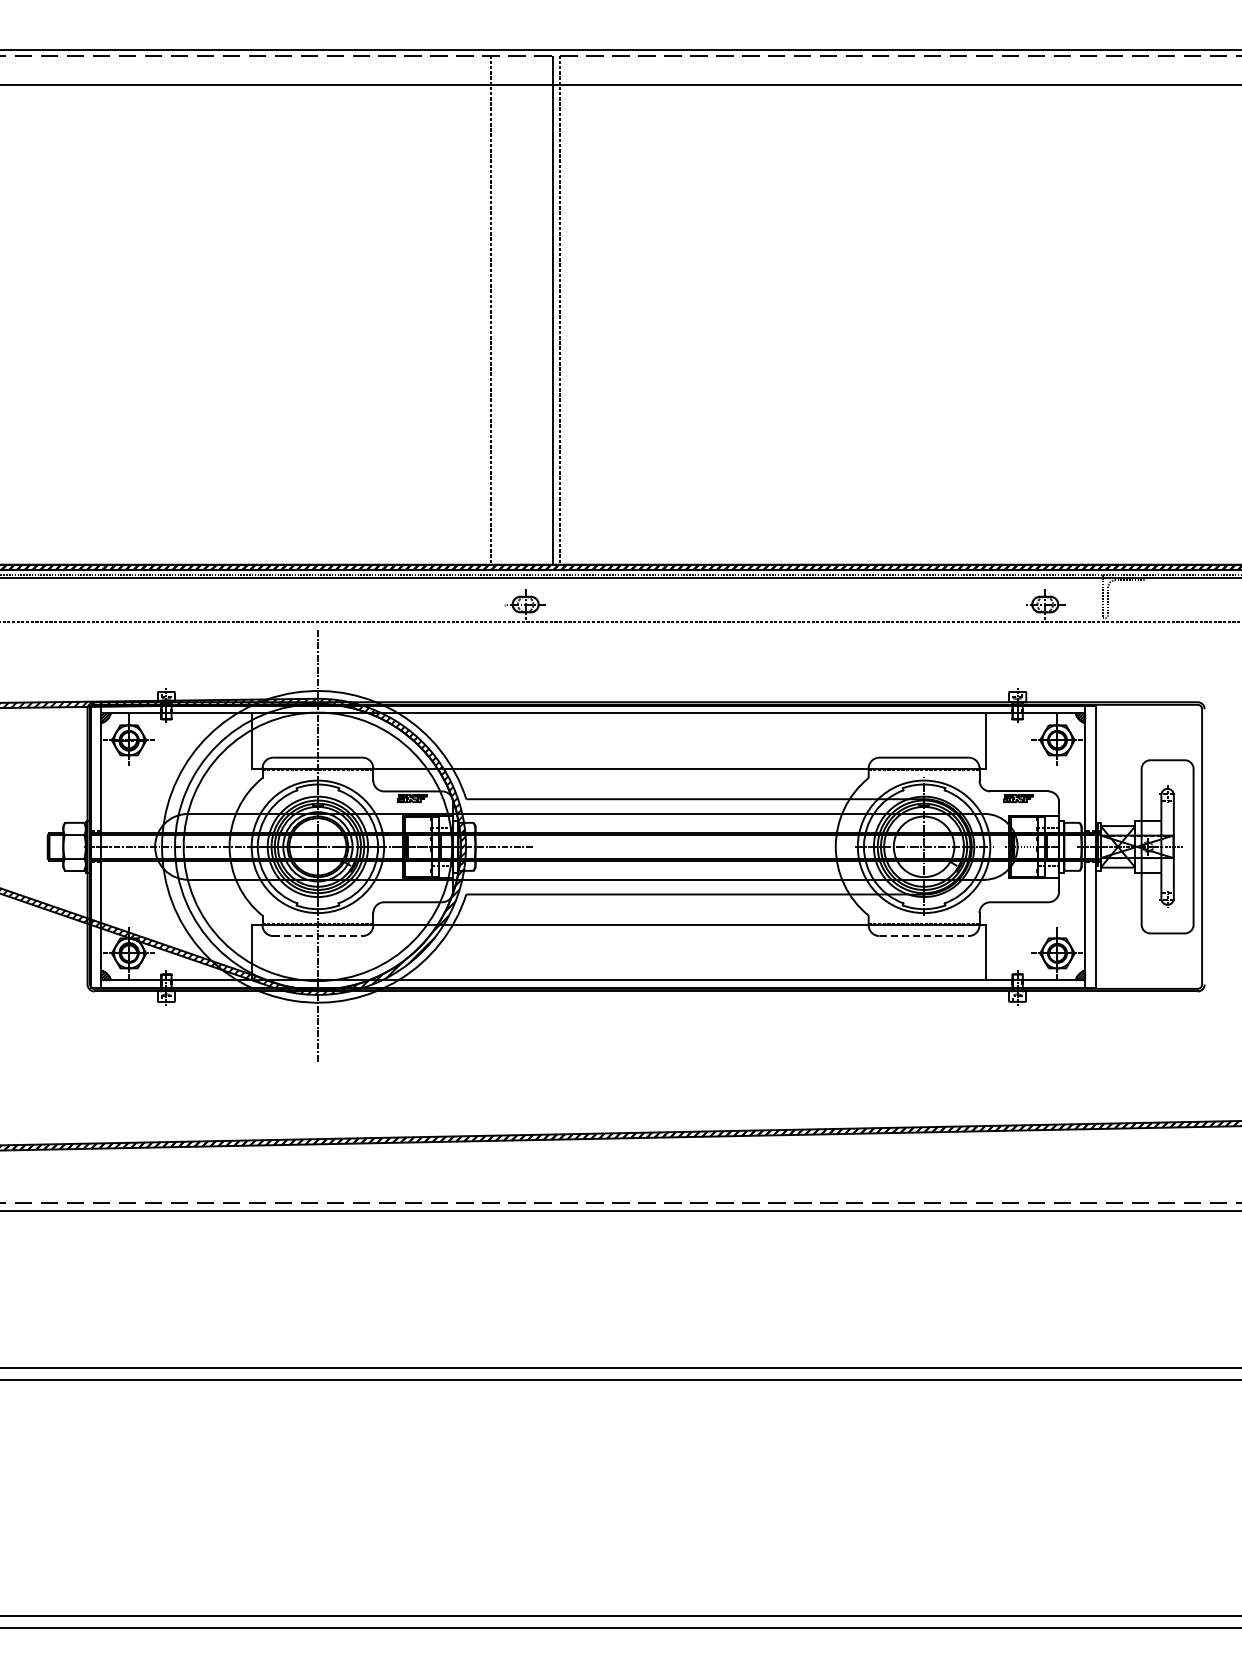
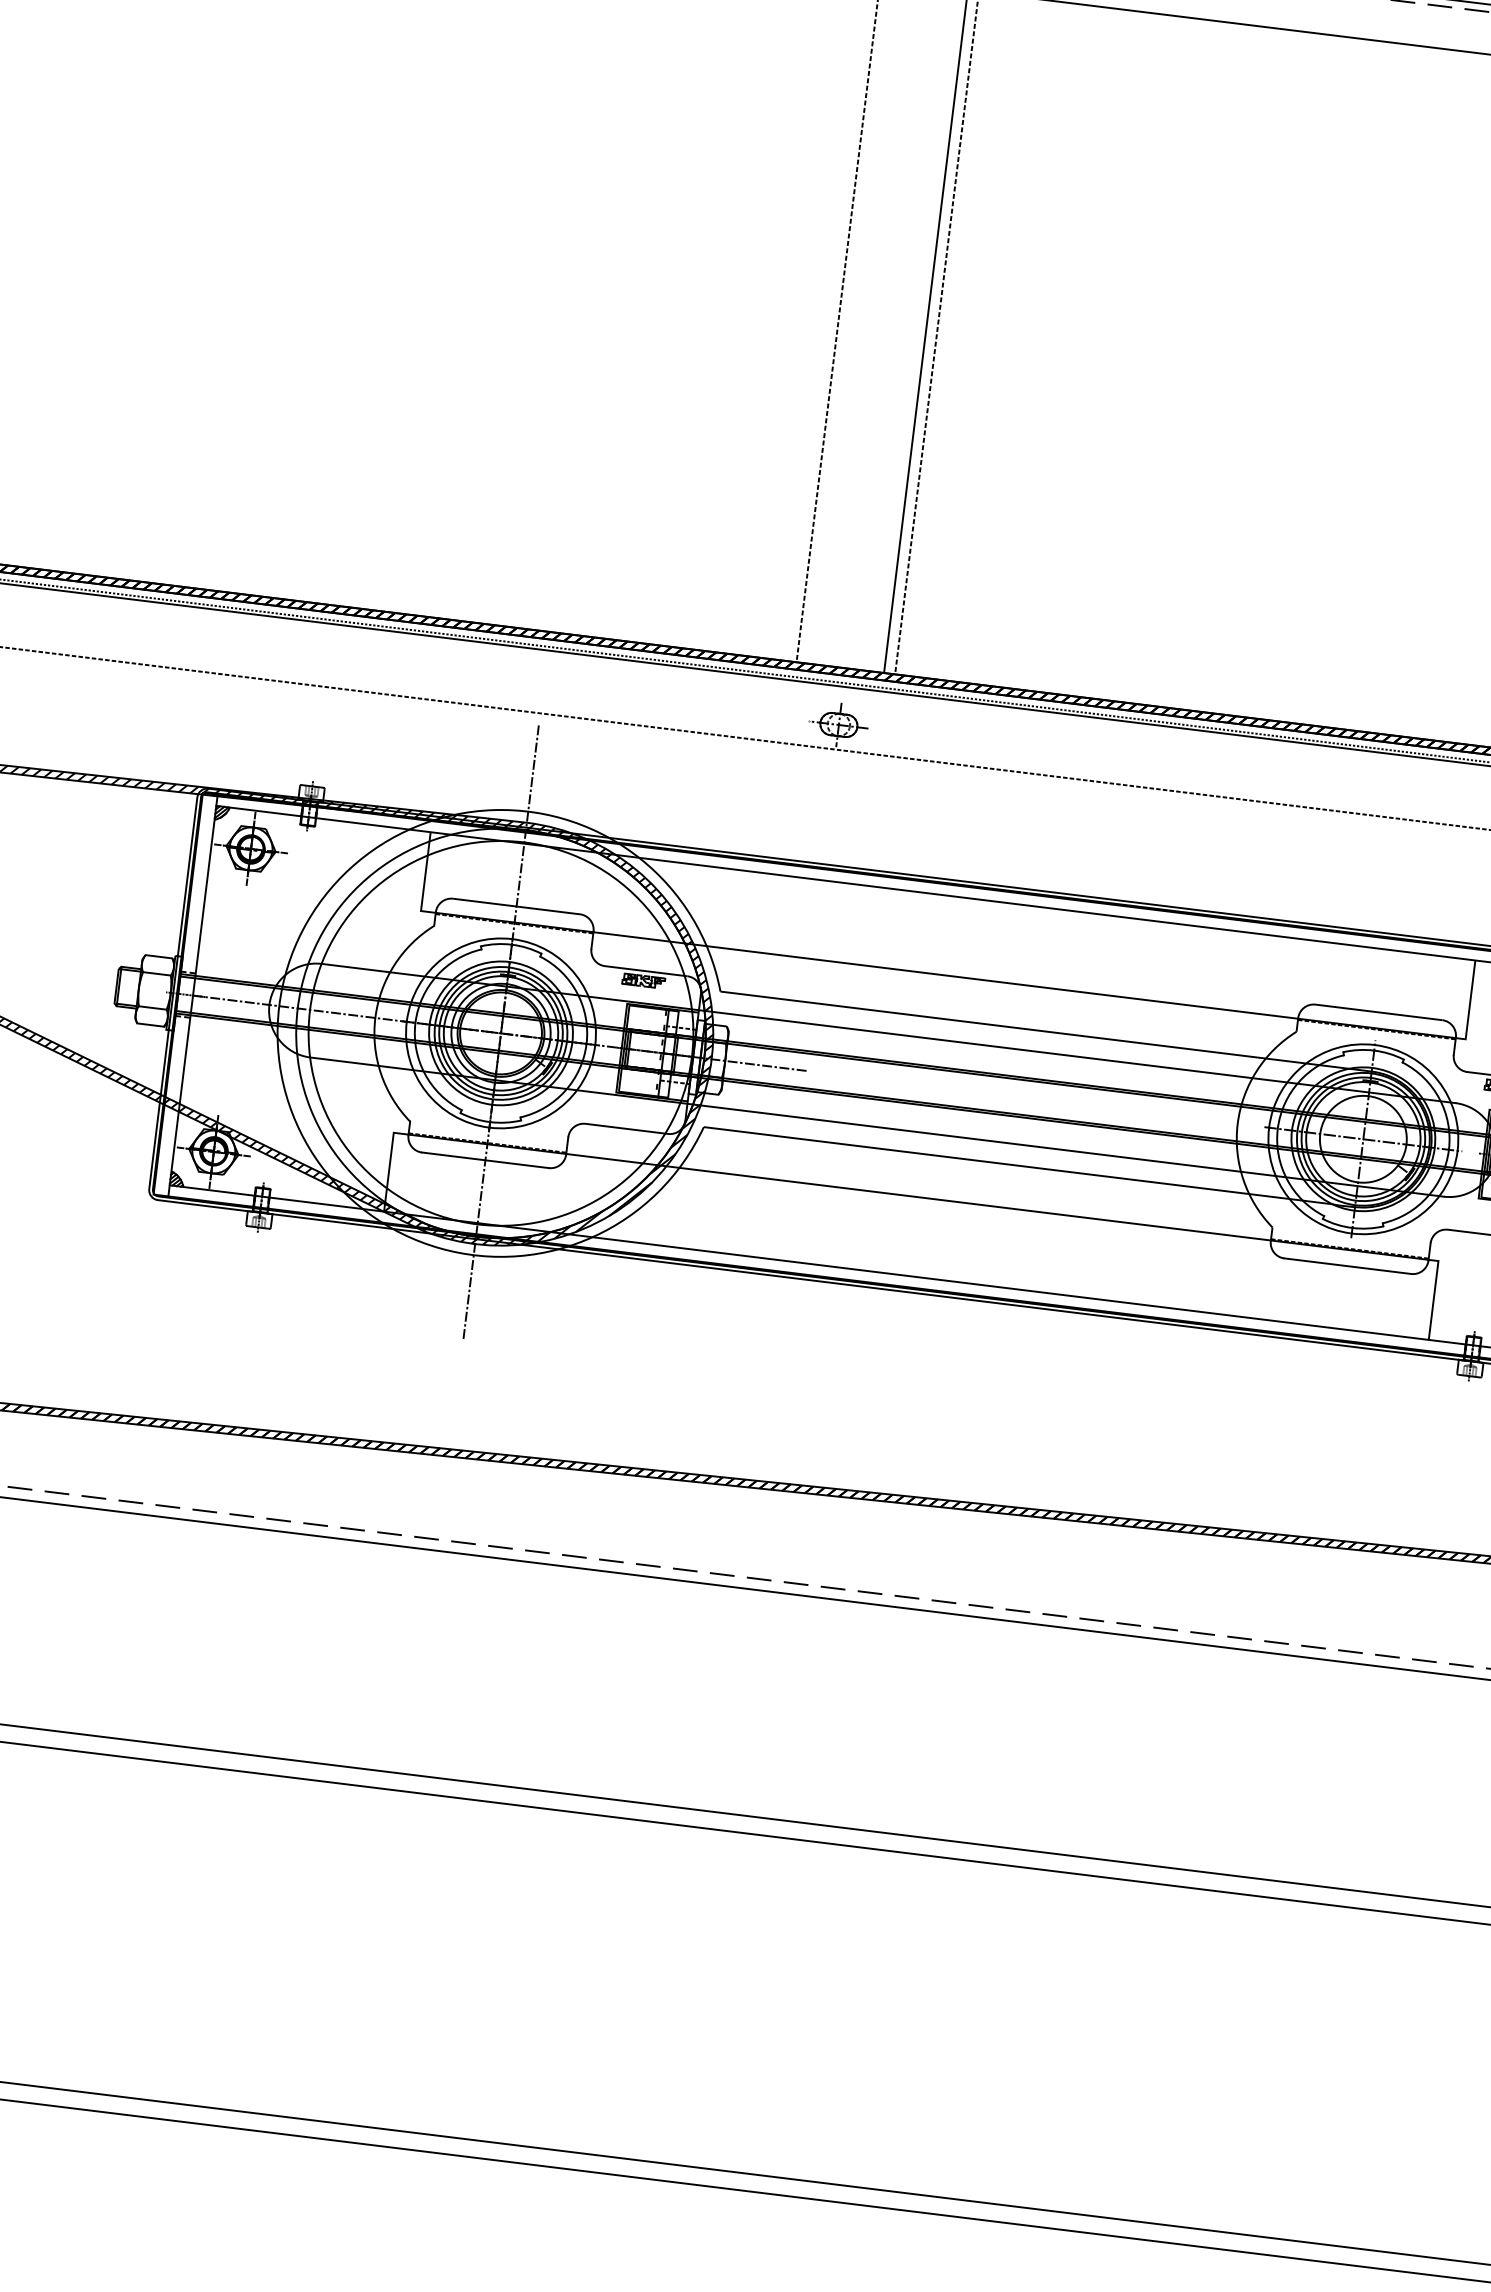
line: (317, 936) -> (484, 1160), dashed -> solid
line: (924, 936) -> (1348, 1266), dashed -> solid

